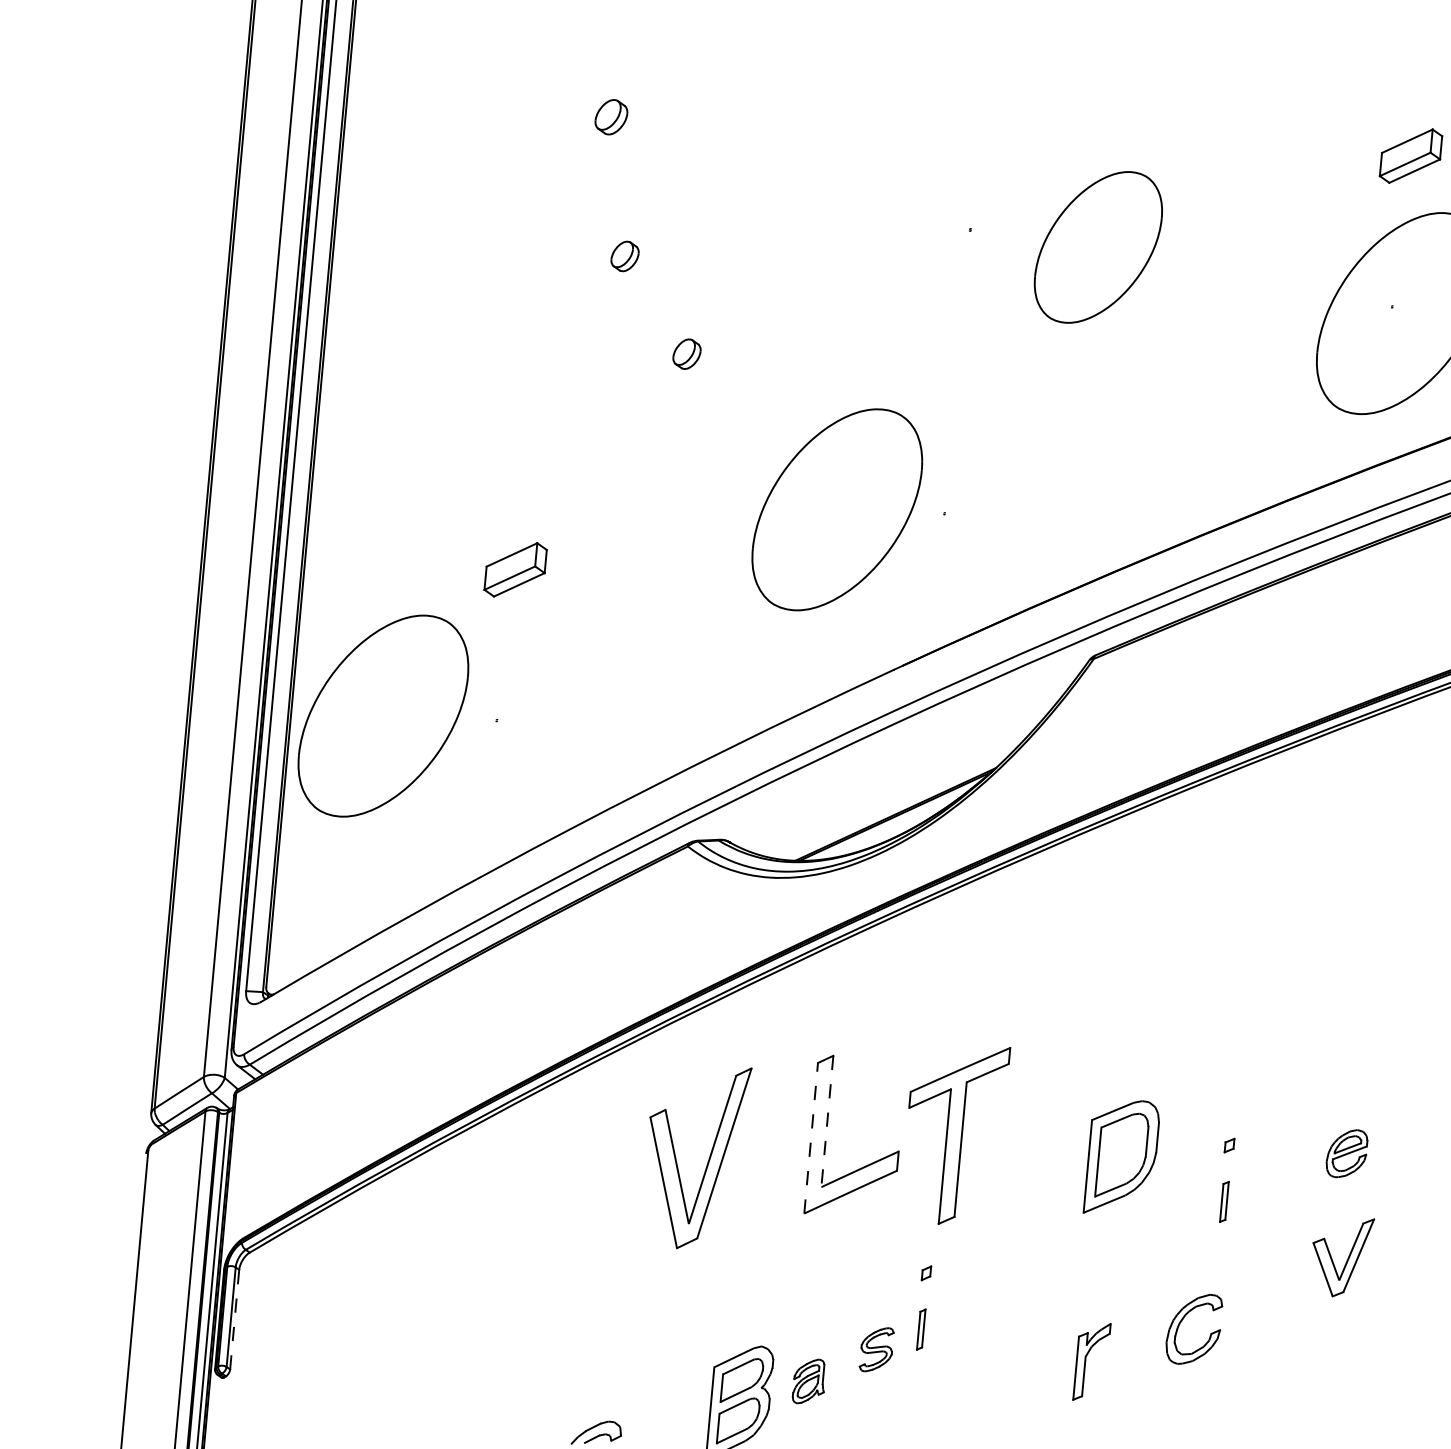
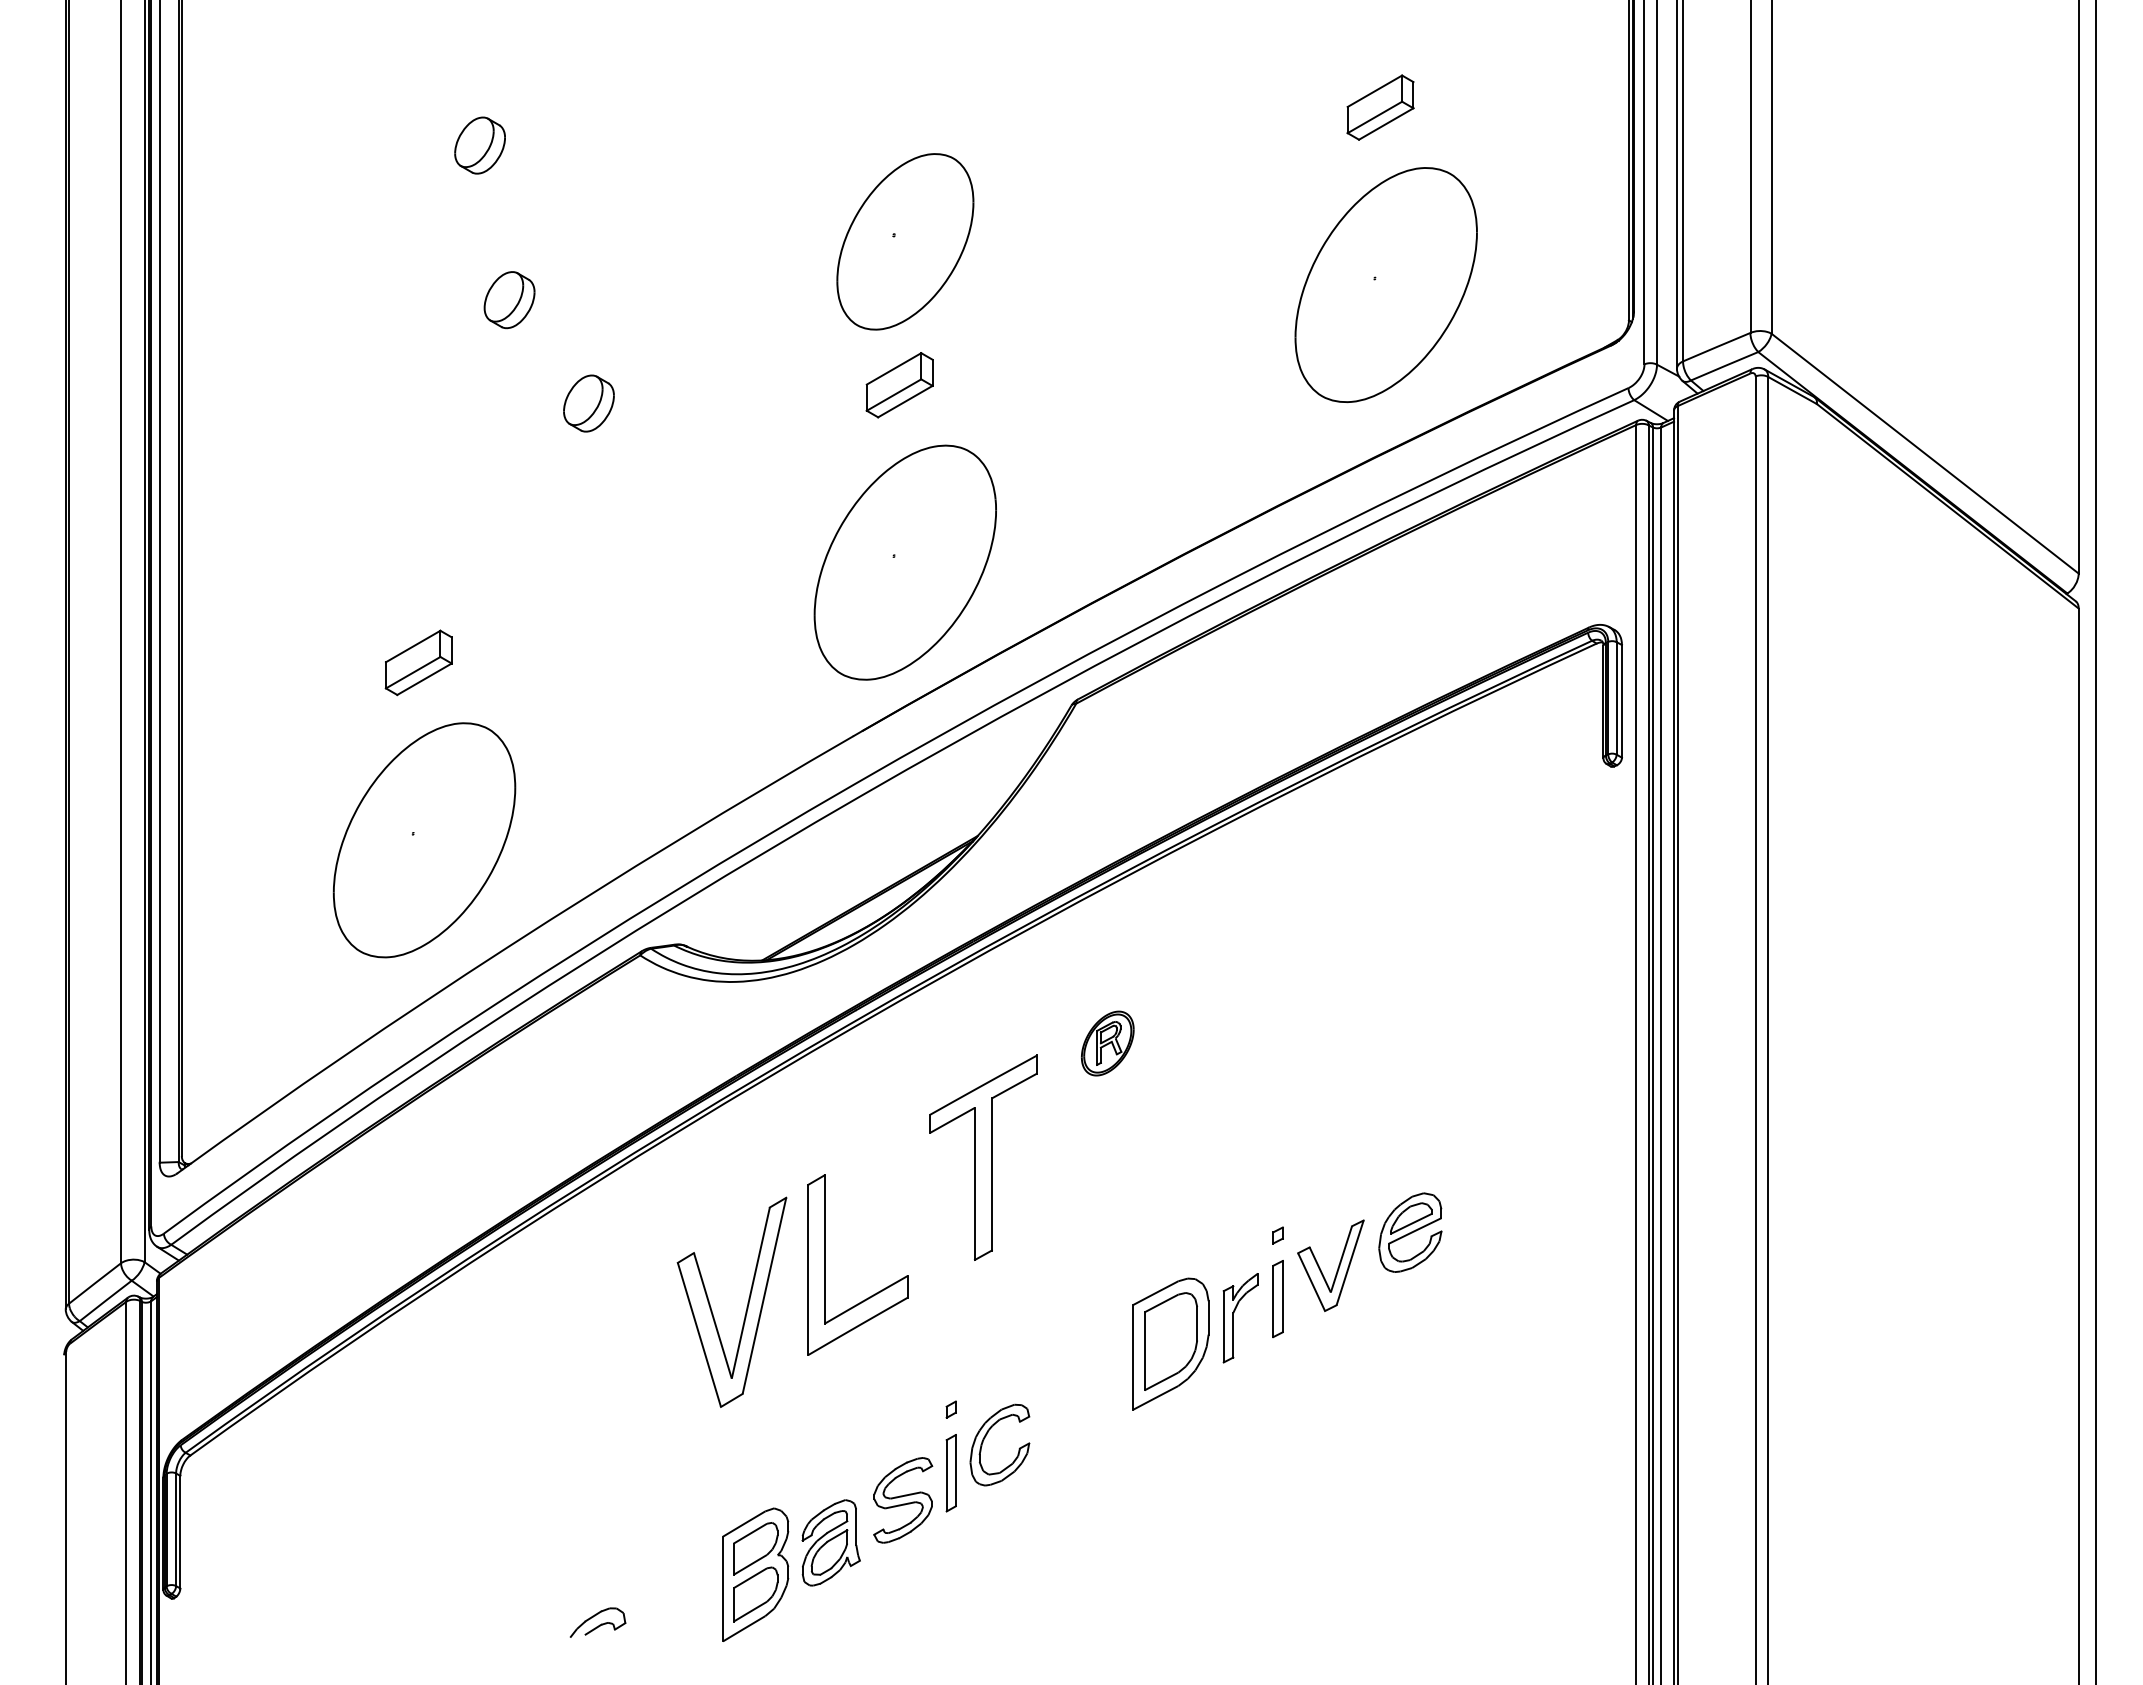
part: (610, 117) -> (479, 145), size x1.43
part: (1098, 247) -> (905, 241), moved
part: (625, 256) -> (509, 300), size x1.67
part: (686, 354) -> (588, 403), size x1.67
part: (963, 363) -> (899, 385), added
part: (836, 509) -> (904, 562), moved
part: (383, 716) -> (424, 840), moved
part: (1094, 962) -> (1107, 1043), added
line: (827, 1122) -> (824, 1250), dashed -> solid
part: (954, 1133) -> (983, 1157), moved
line: (811, 1137) -> (808, 1269), dashed -> solid
part: (1346, 1153) -> (1410, 1232), size x1.43
part: (1121, 1157) -> (1170, 1343), moved
part: (707, 1161) -> (746, 1306), moved
part: (1223, 1202) -> (1277, 1299), size x1.67
part: (1347, 1258) -> (1337, 1267), moved
line: (234, 1319) -> (180, 1531), dashed -> solid
part: (1181, 1322) -> (985, 1438), moved
part: (920, 1329) -> (950, 1473), size x1.67
part: (876, 1349) -> (903, 1500), size x1.67
part: (1085, 1361) -> (1233, 1318), moved
part: (808, 1381) -> (830, 1542), size x1.67

